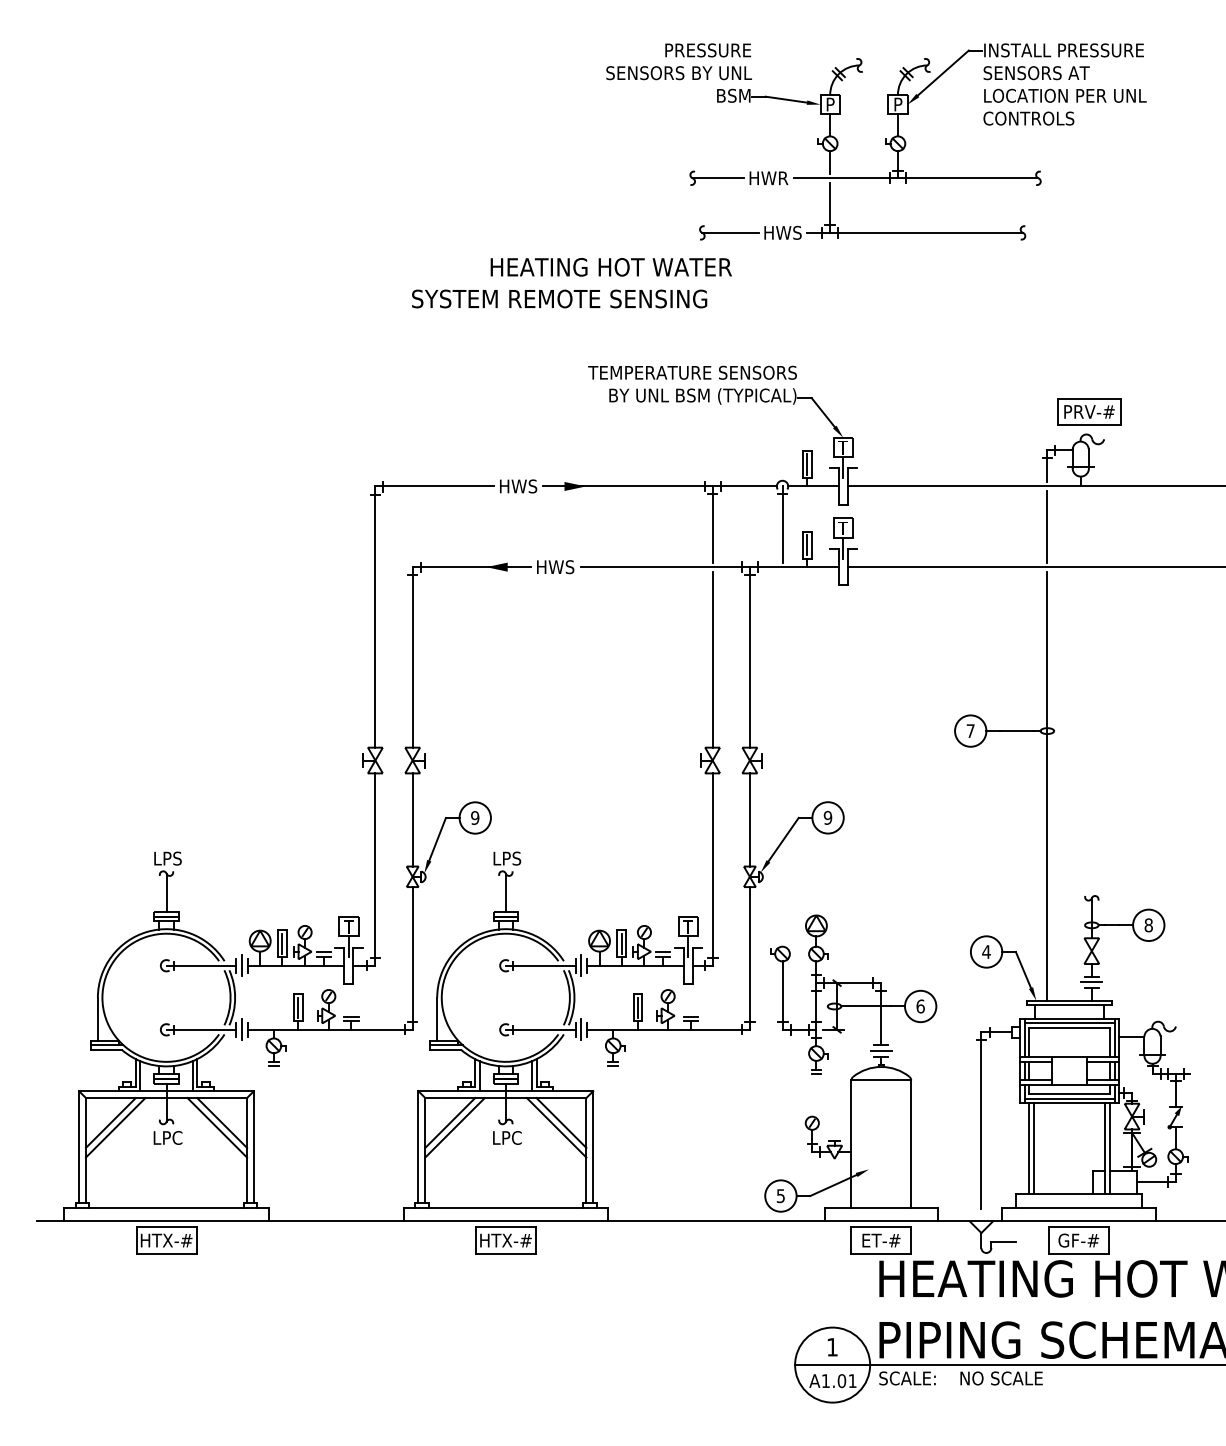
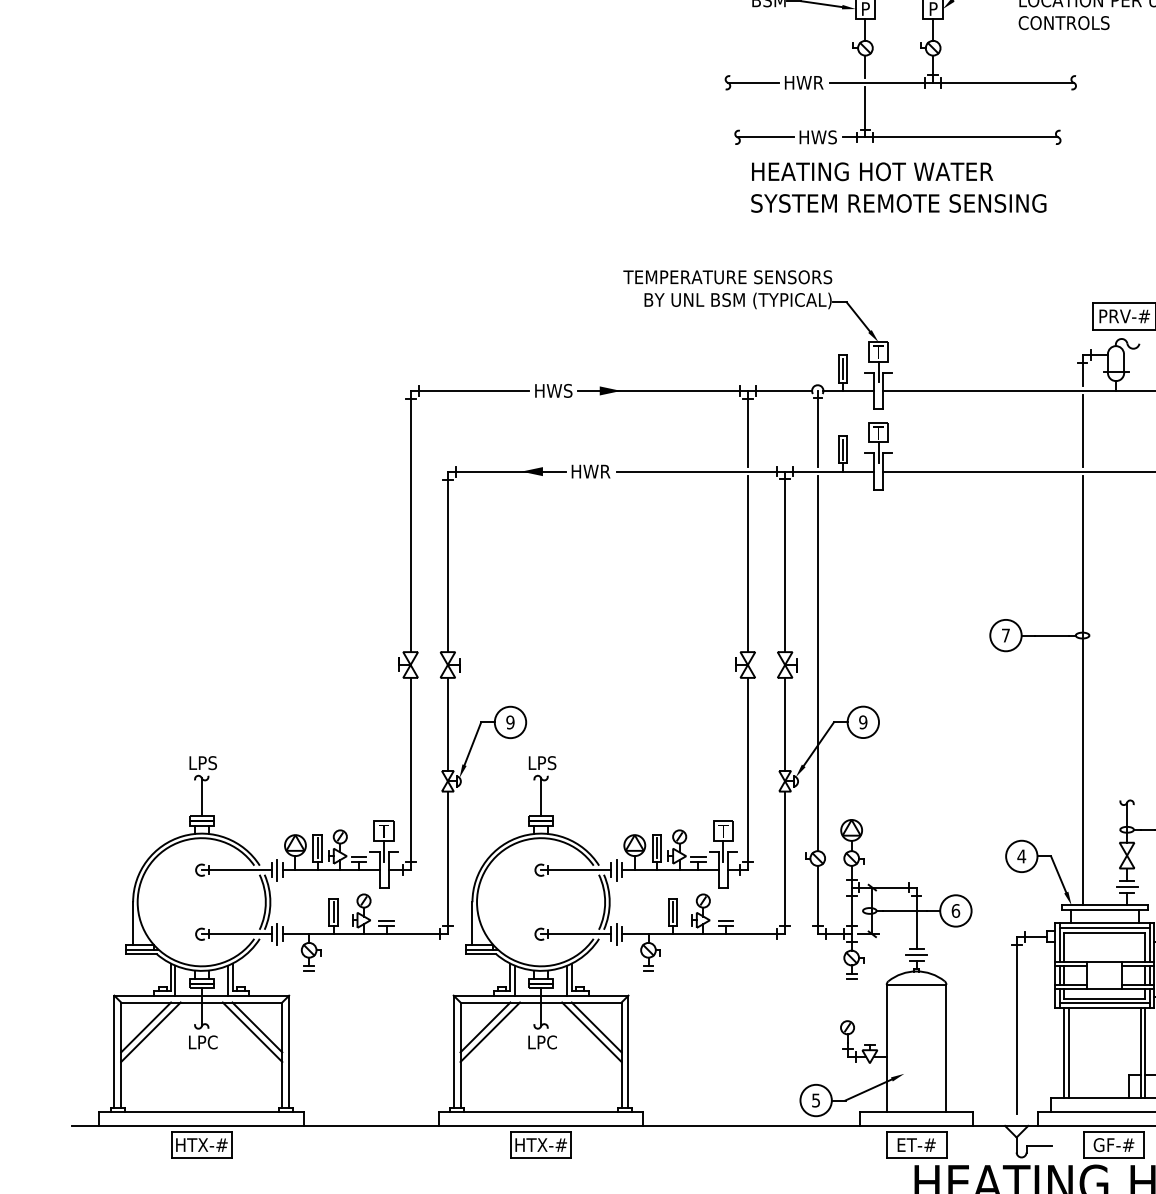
text: (610, 267) -> (871, 171), moved
text: (559, 298) -> (898, 202), moved
text: (555, 567) -> (590, 471), HWS -> HWR
line: (782, 758) -> (817, 662), added

